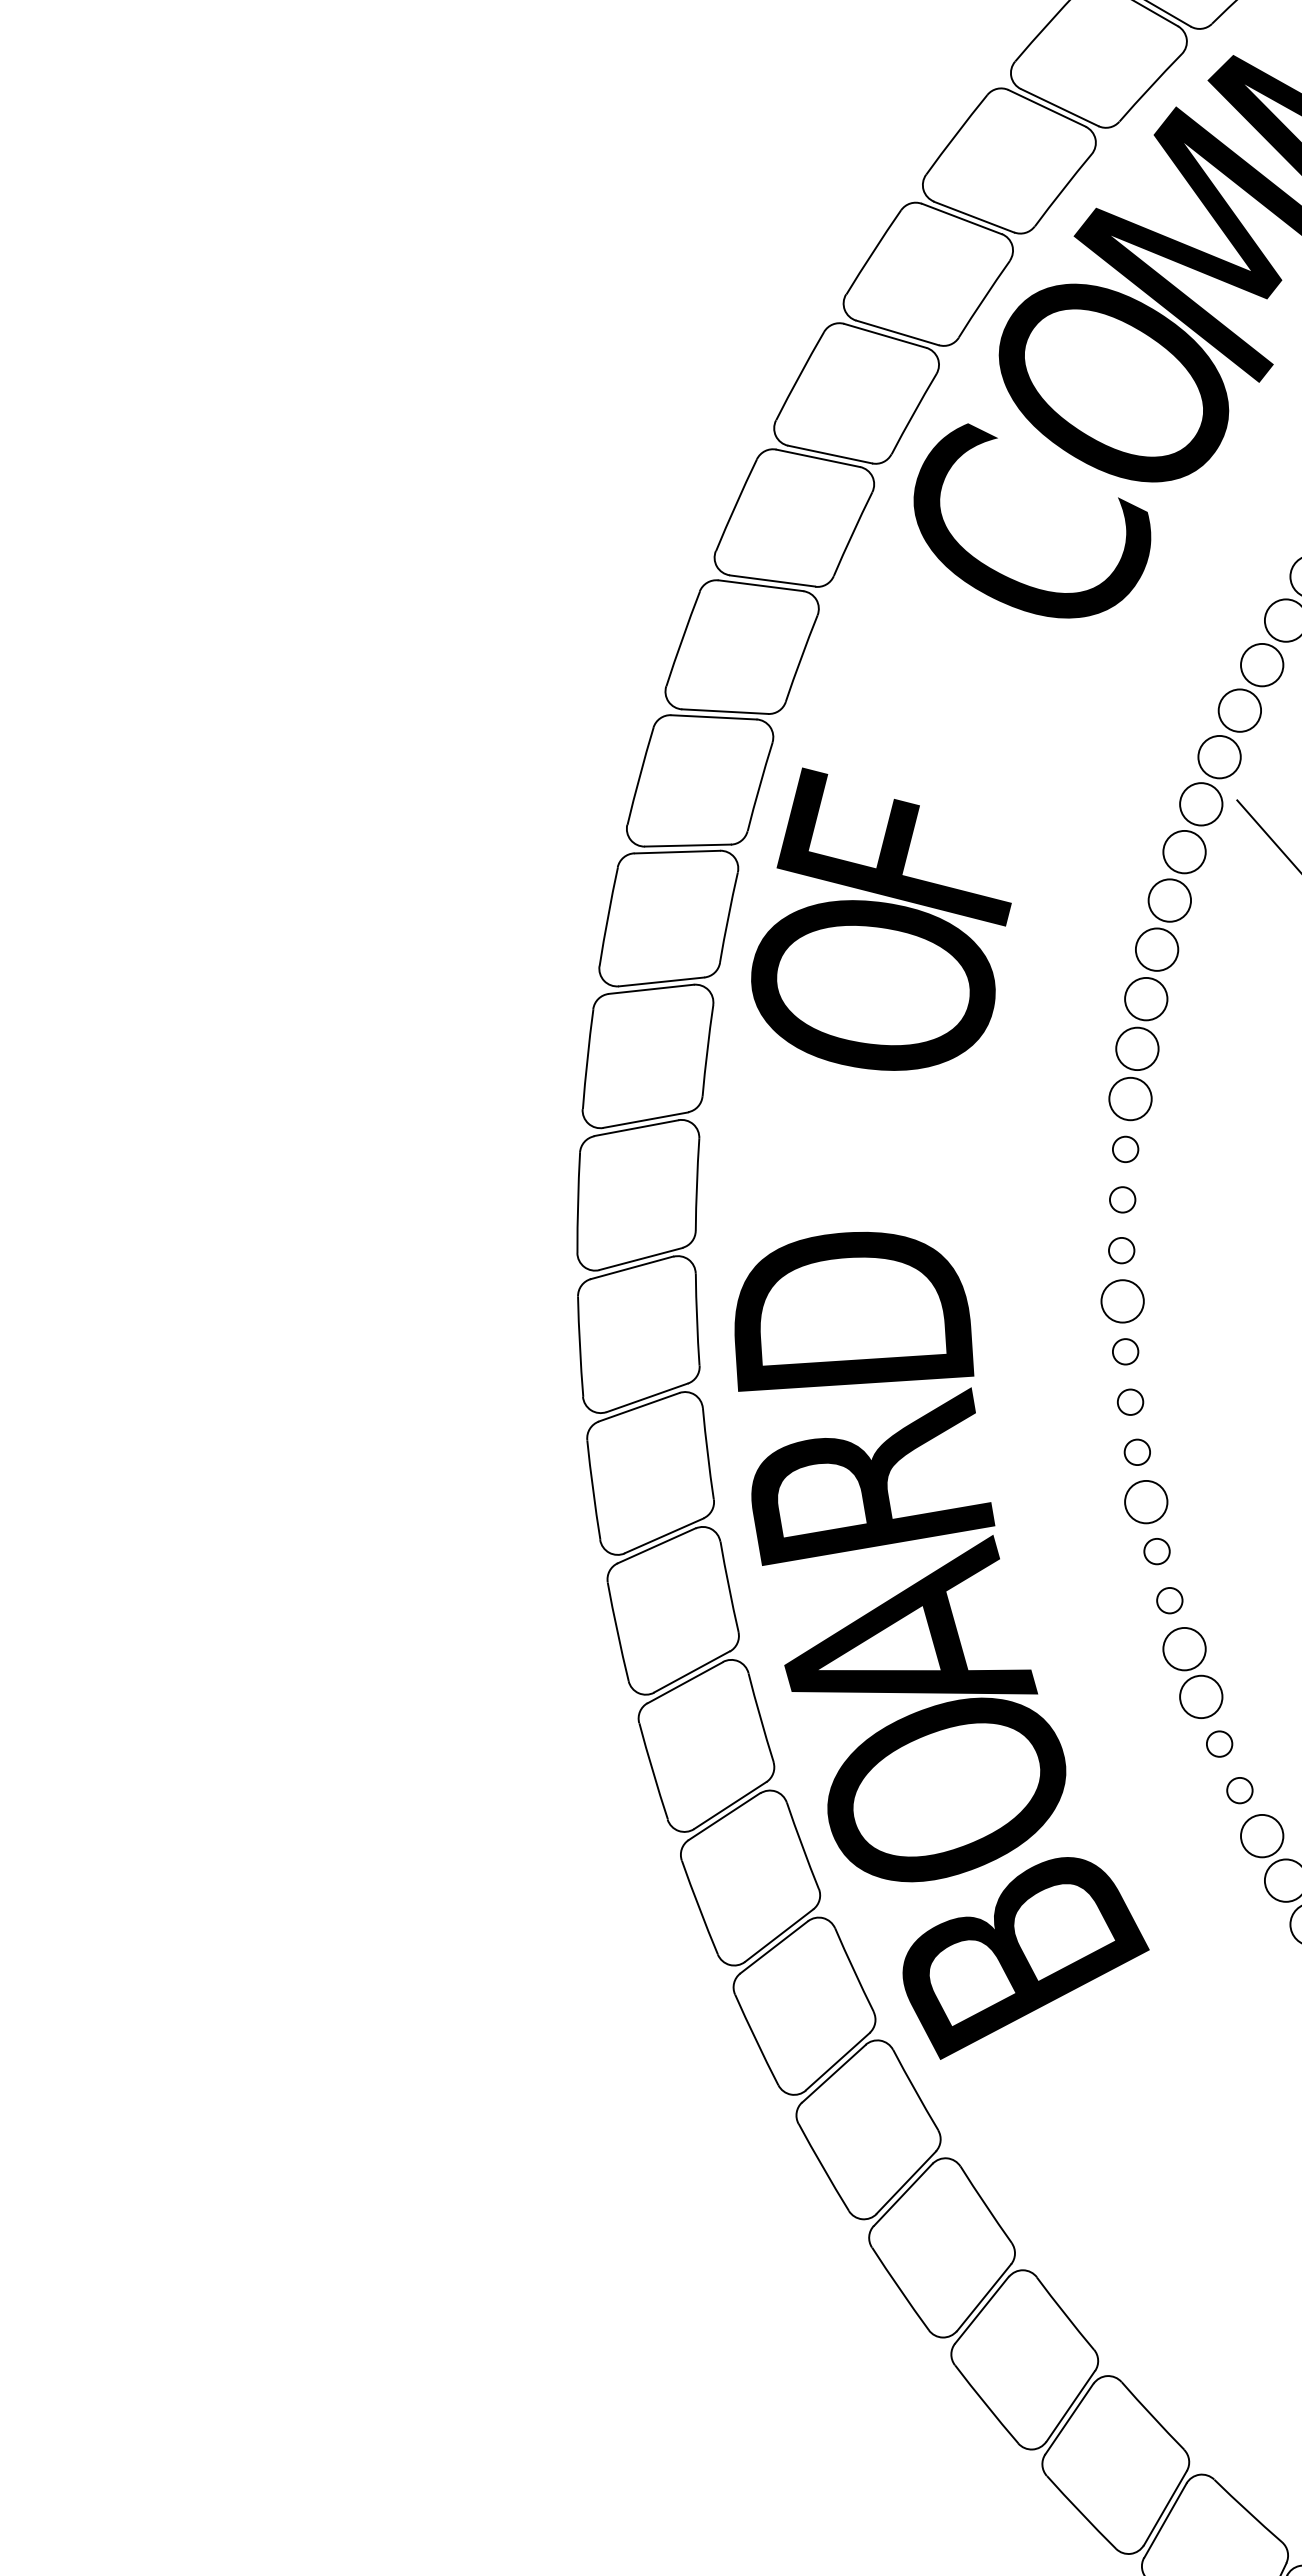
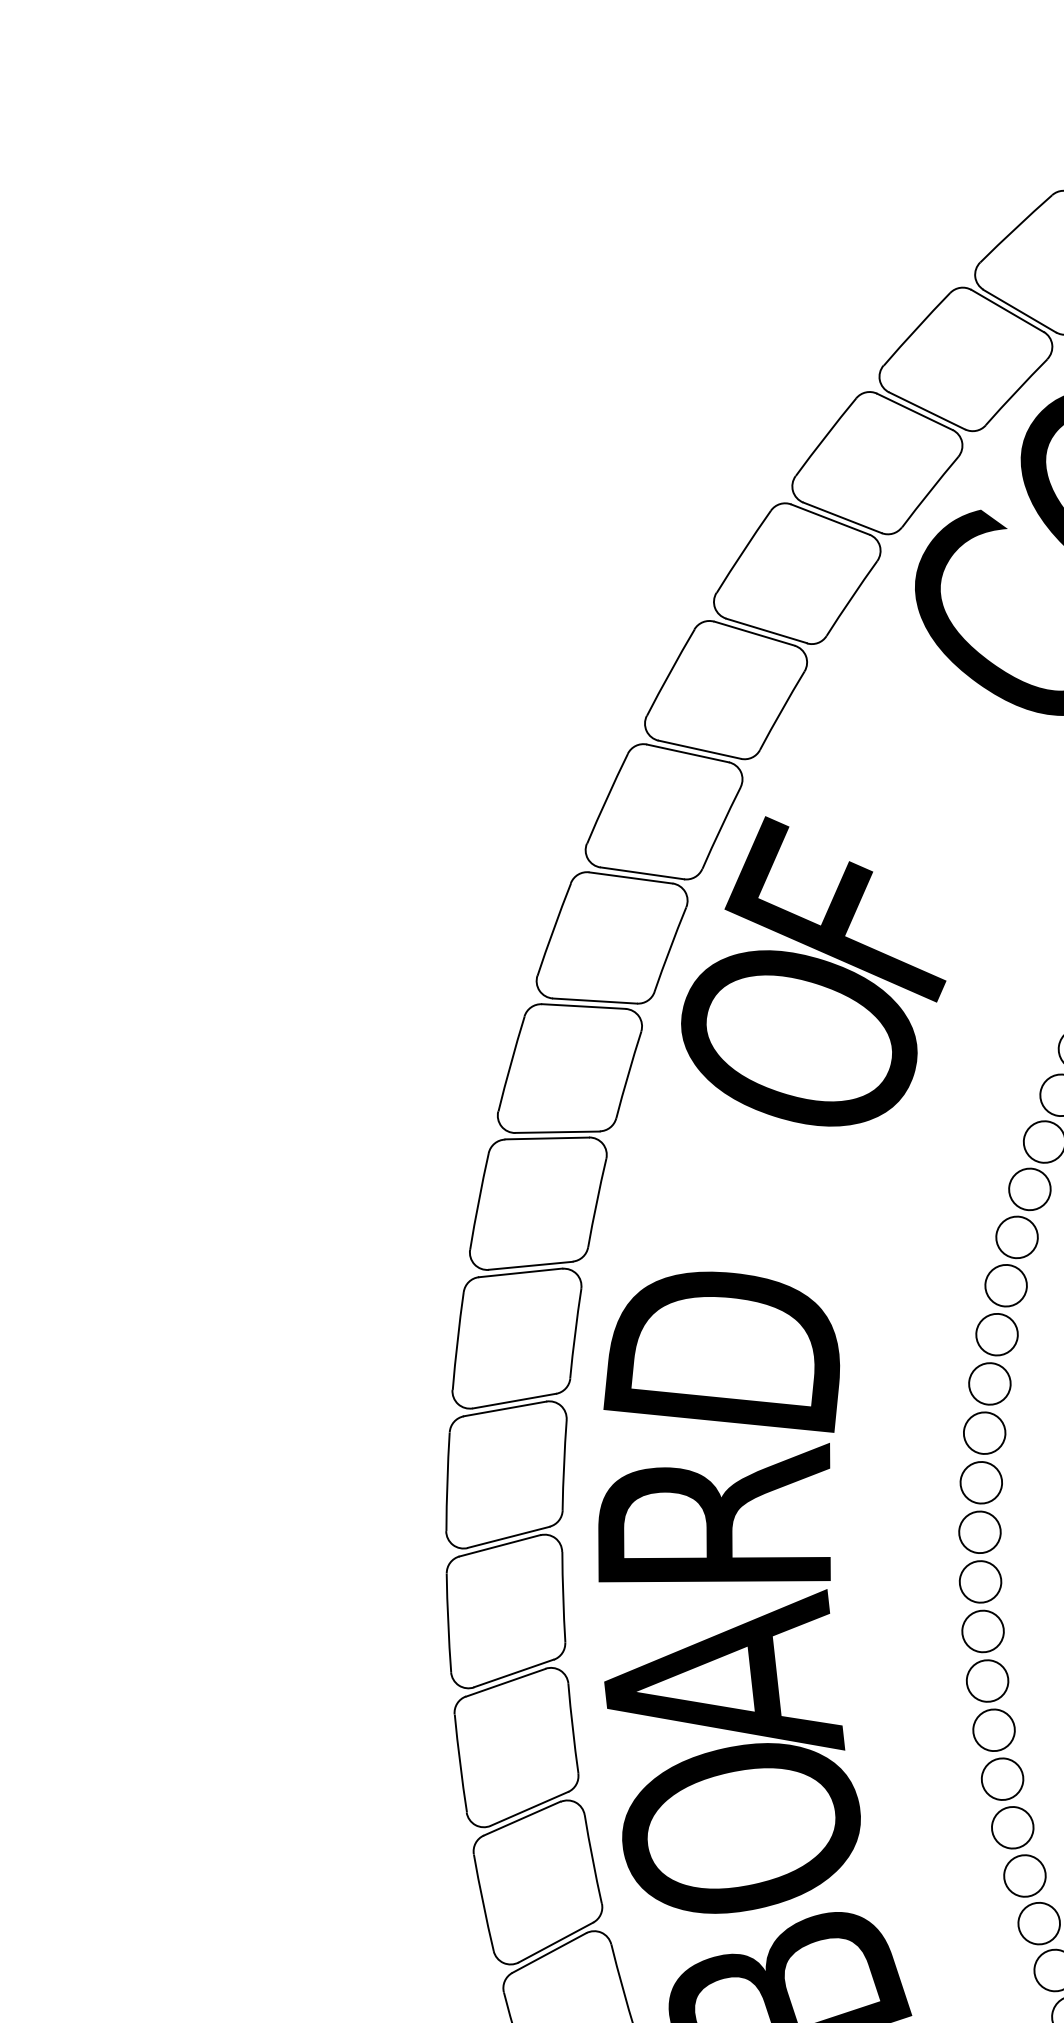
circle: (1125, 1149) -> (1016, 1237), size x1.67
circle: (1122, 1199) -> (1006, 1285), size x1.67
circle: (1121, 1250) -> (996, 1334), size x1.67
circle: (1125, 1351) -> (984, 1432), size x1.67
circle: (1130, 1402) -> (981, 1483), size x1.67
circle: (1137, 1452) -> (980, 1532), size x1.67
circle: (1156, 1551) -> (982, 1631), size x1.67
circle: (1169, 1600) -> (987, 1680), size x1.67
circle: (1219, 1743) -> (1012, 1827), size x1.67
circle: (1239, 1790) -> (1024, 1875), size x1.67

